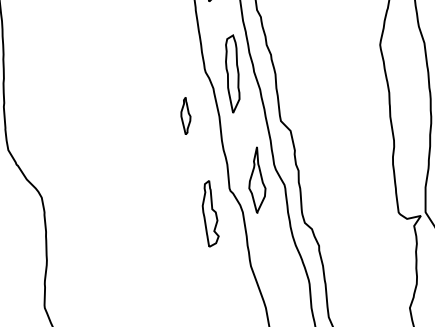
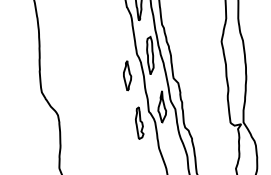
part: (185, 115) -> (127, 75), size x1.67

